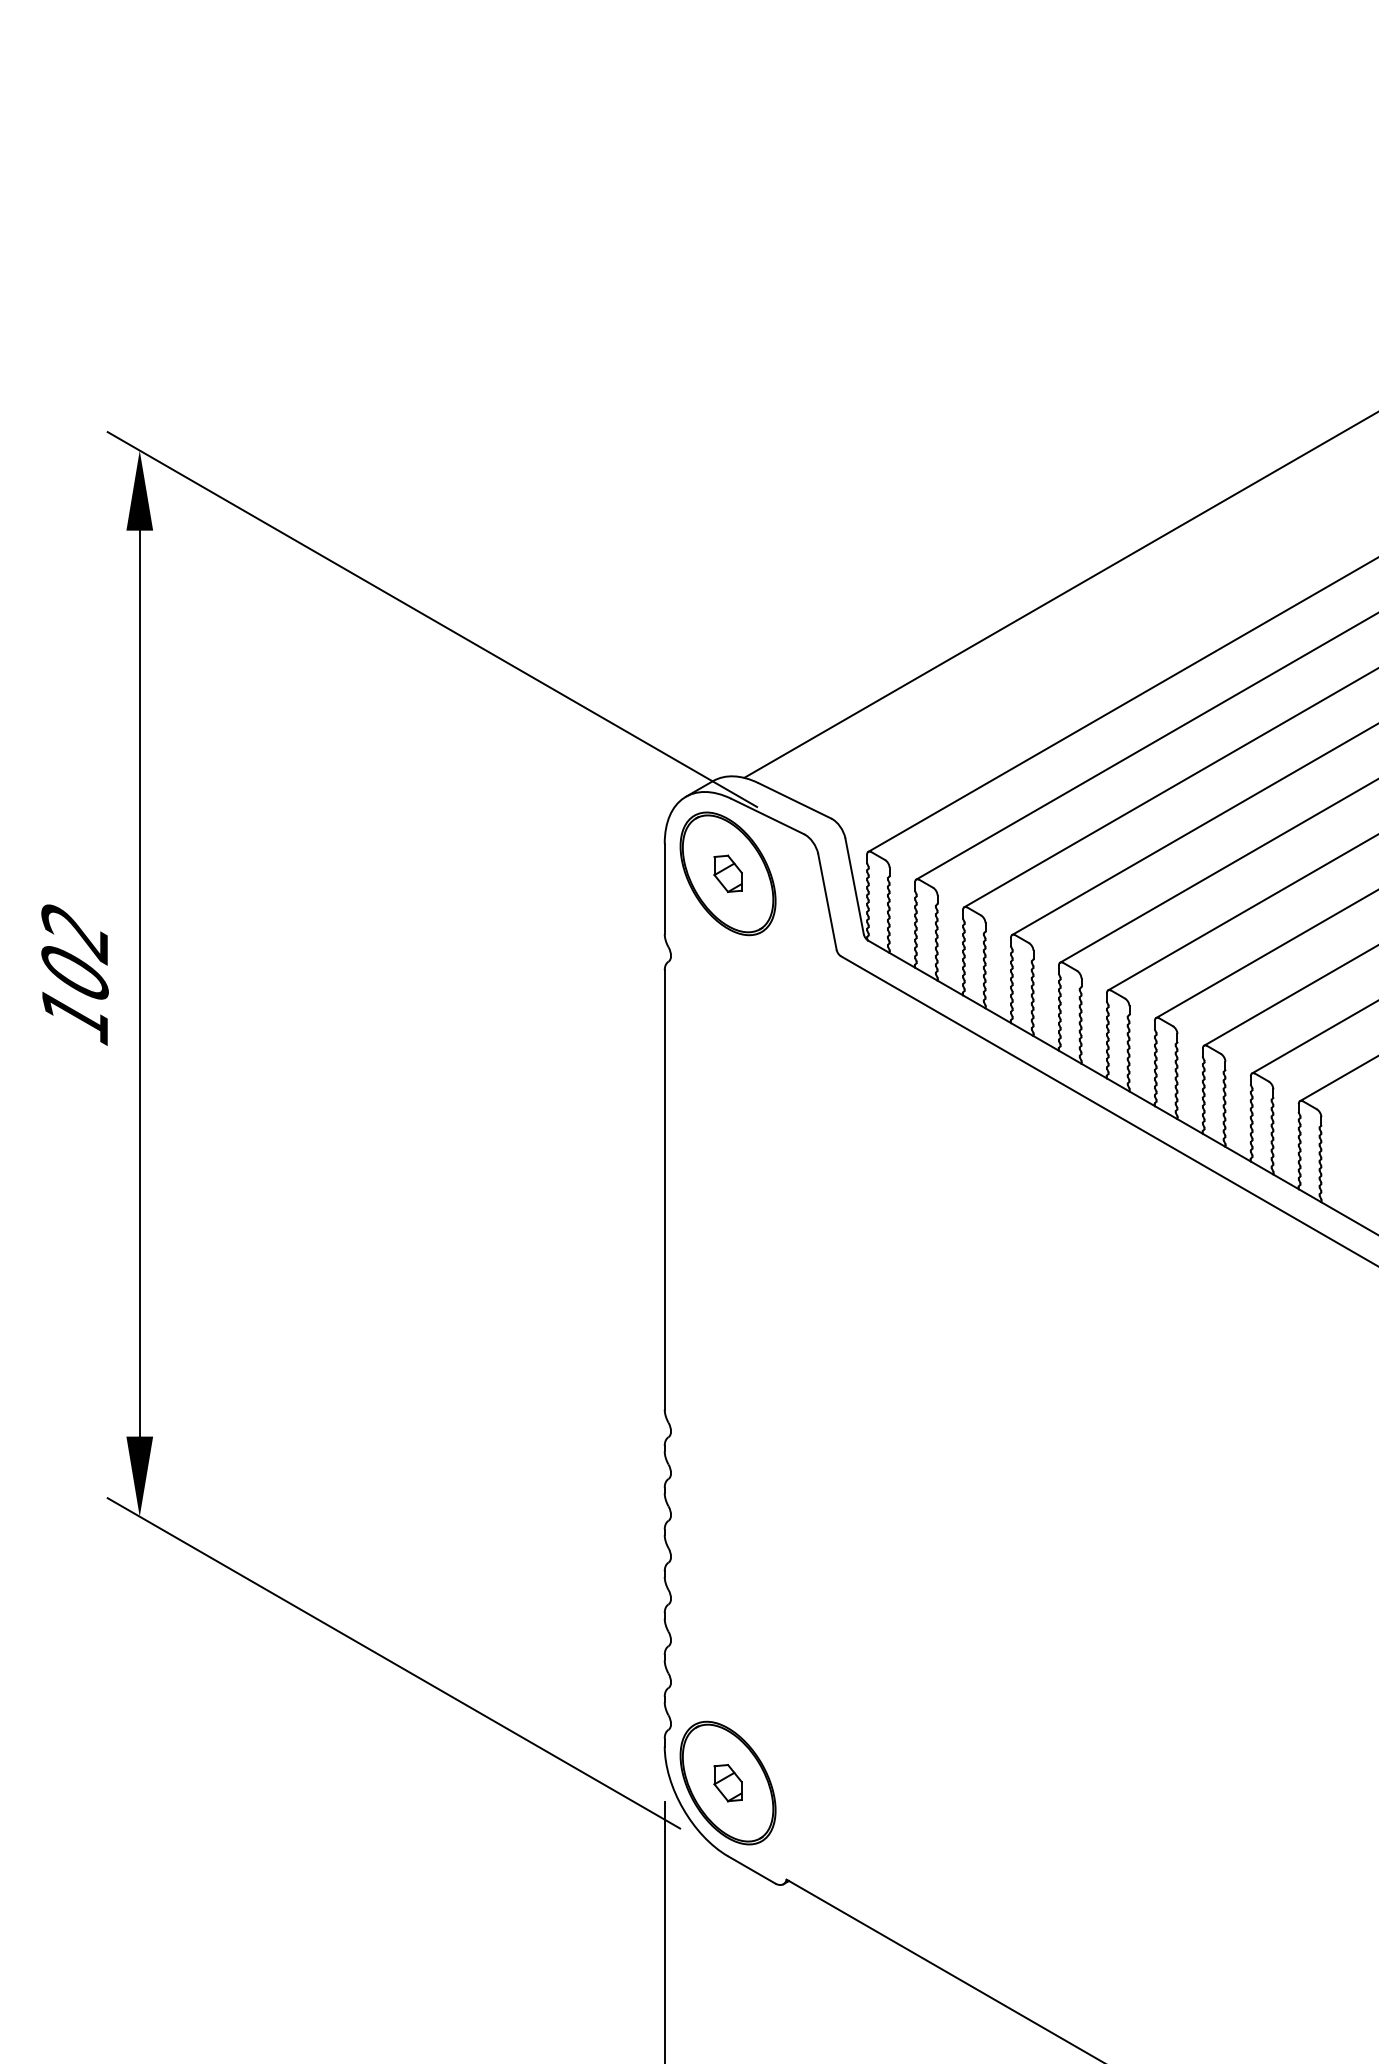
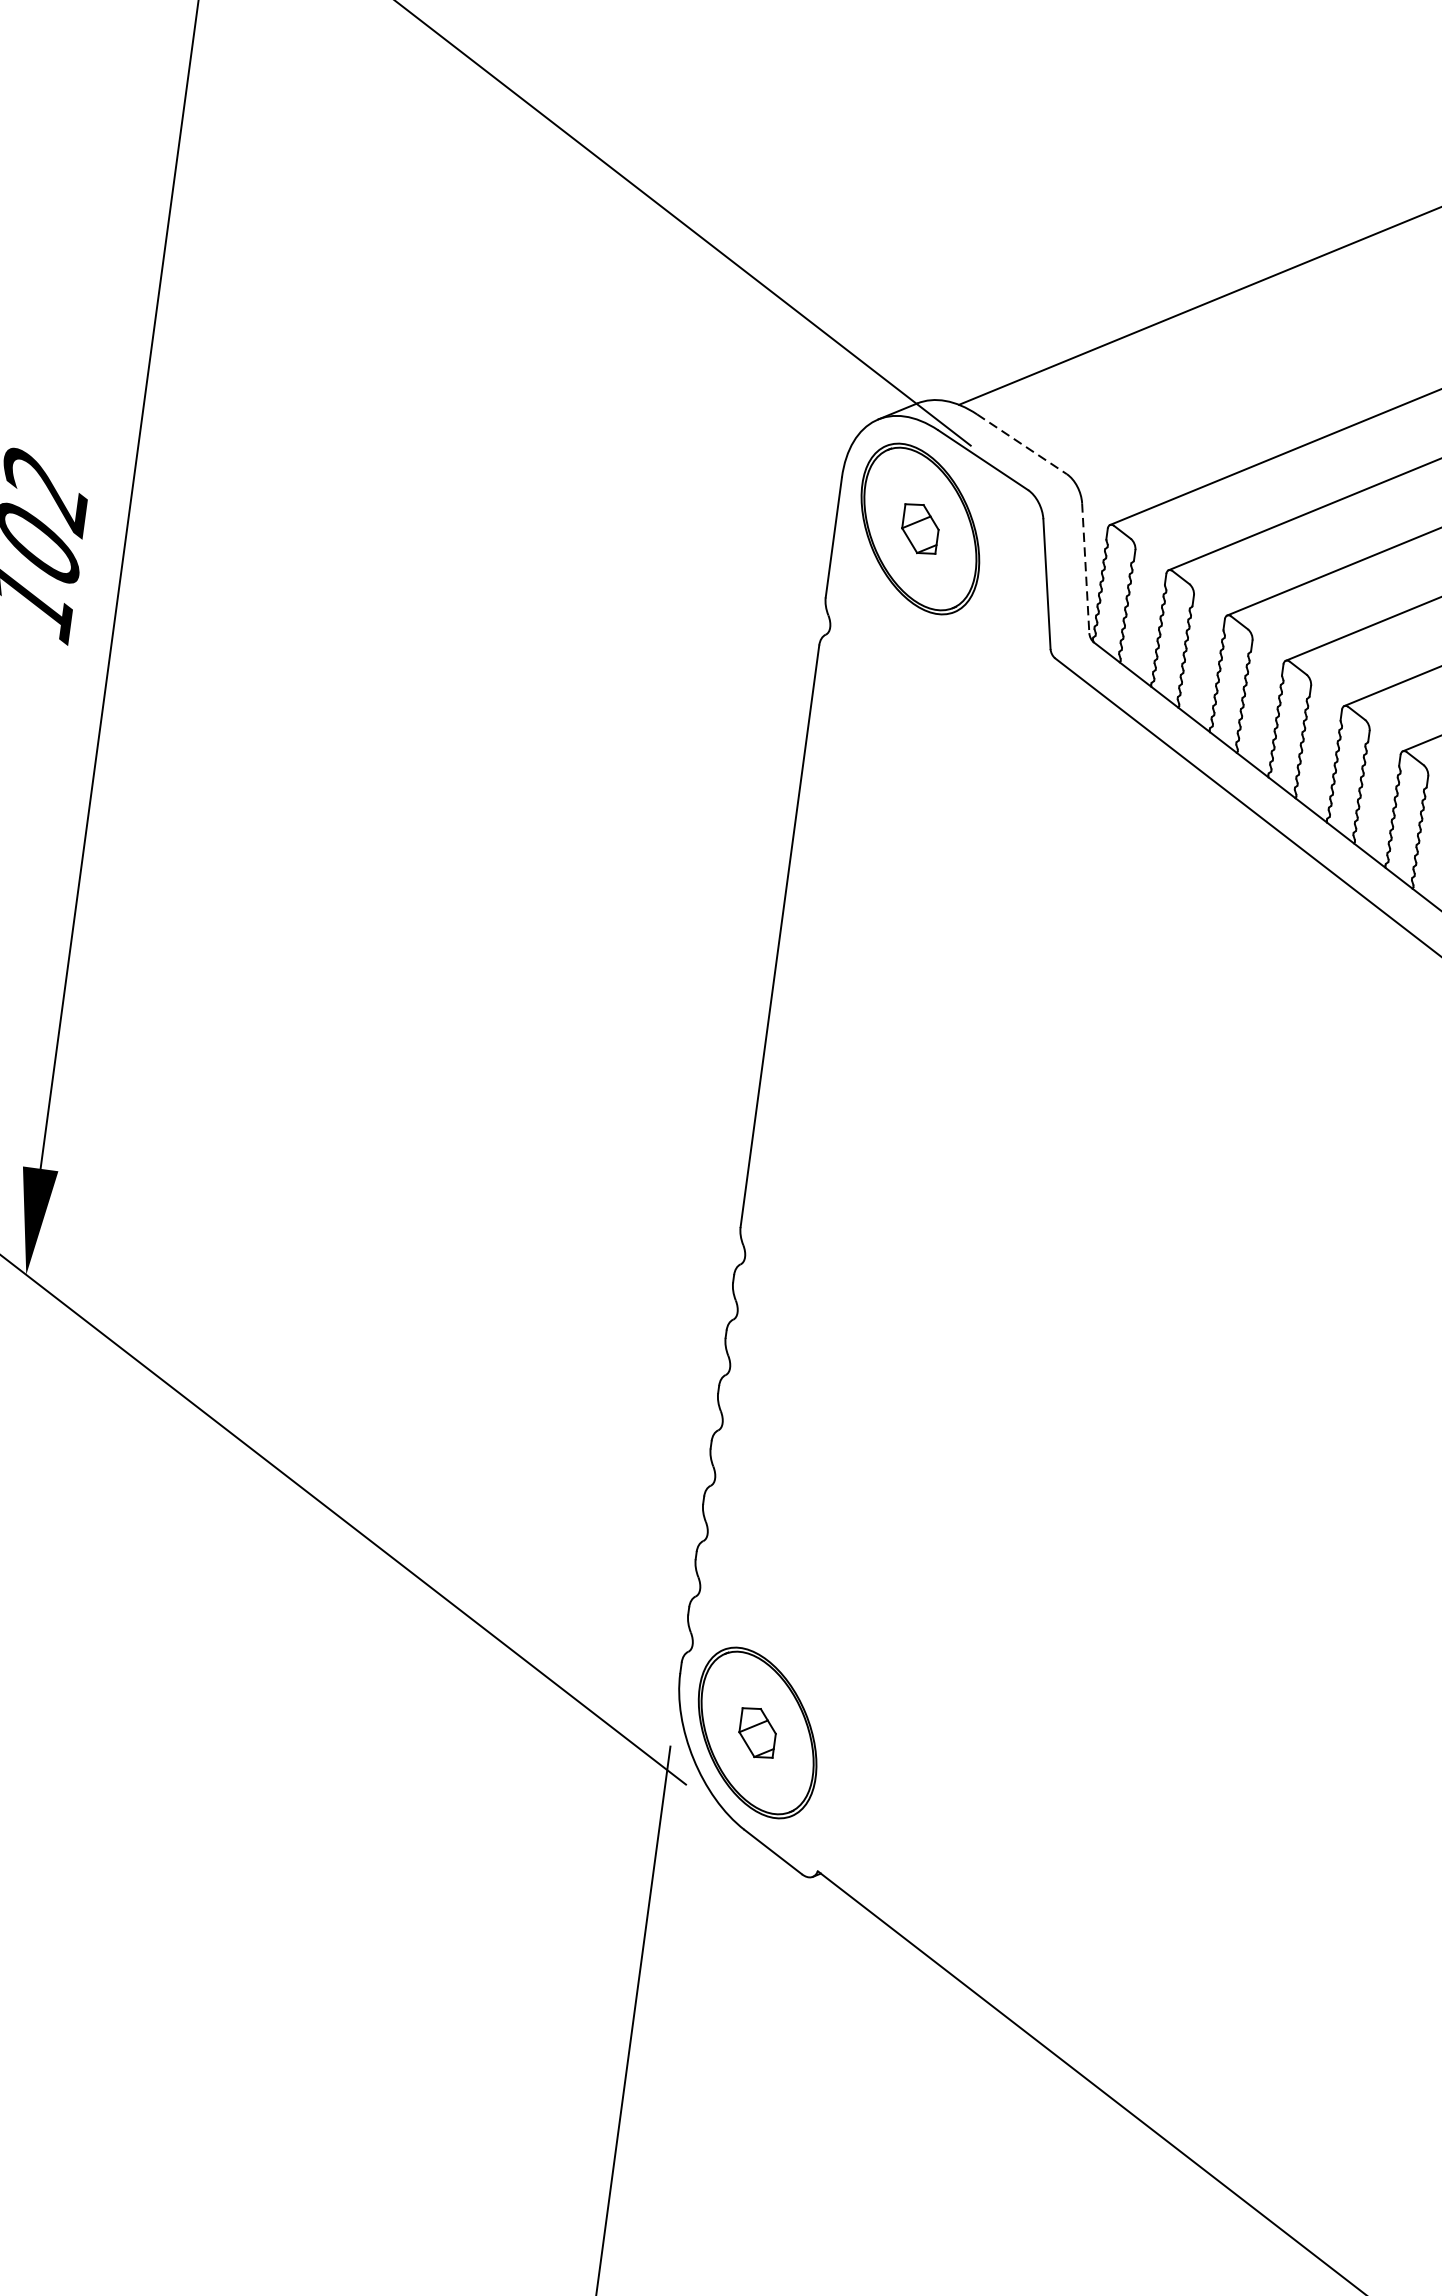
line: (795, 801) -> (1022, 445), solid -> dashed
line: (854, 886) -> (1085, 568), solid -> dashed

